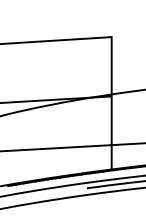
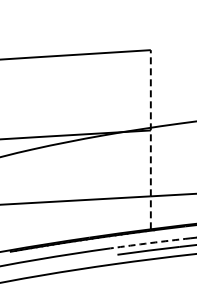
line: (111, 103) -> (150, 139), solid -> dashed
arc: (111, 179) -> (150, 243), solid -> dashed

